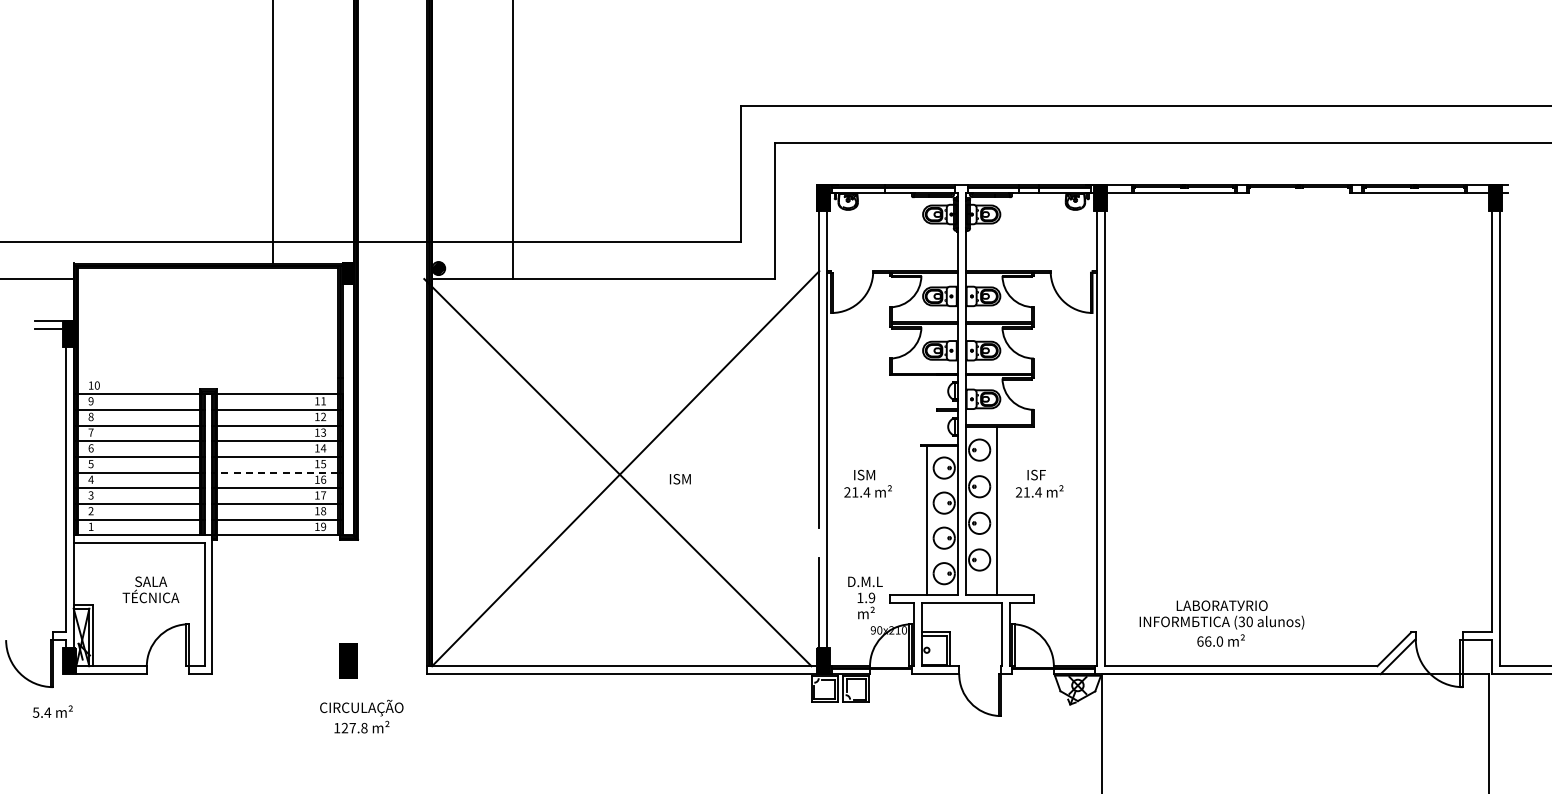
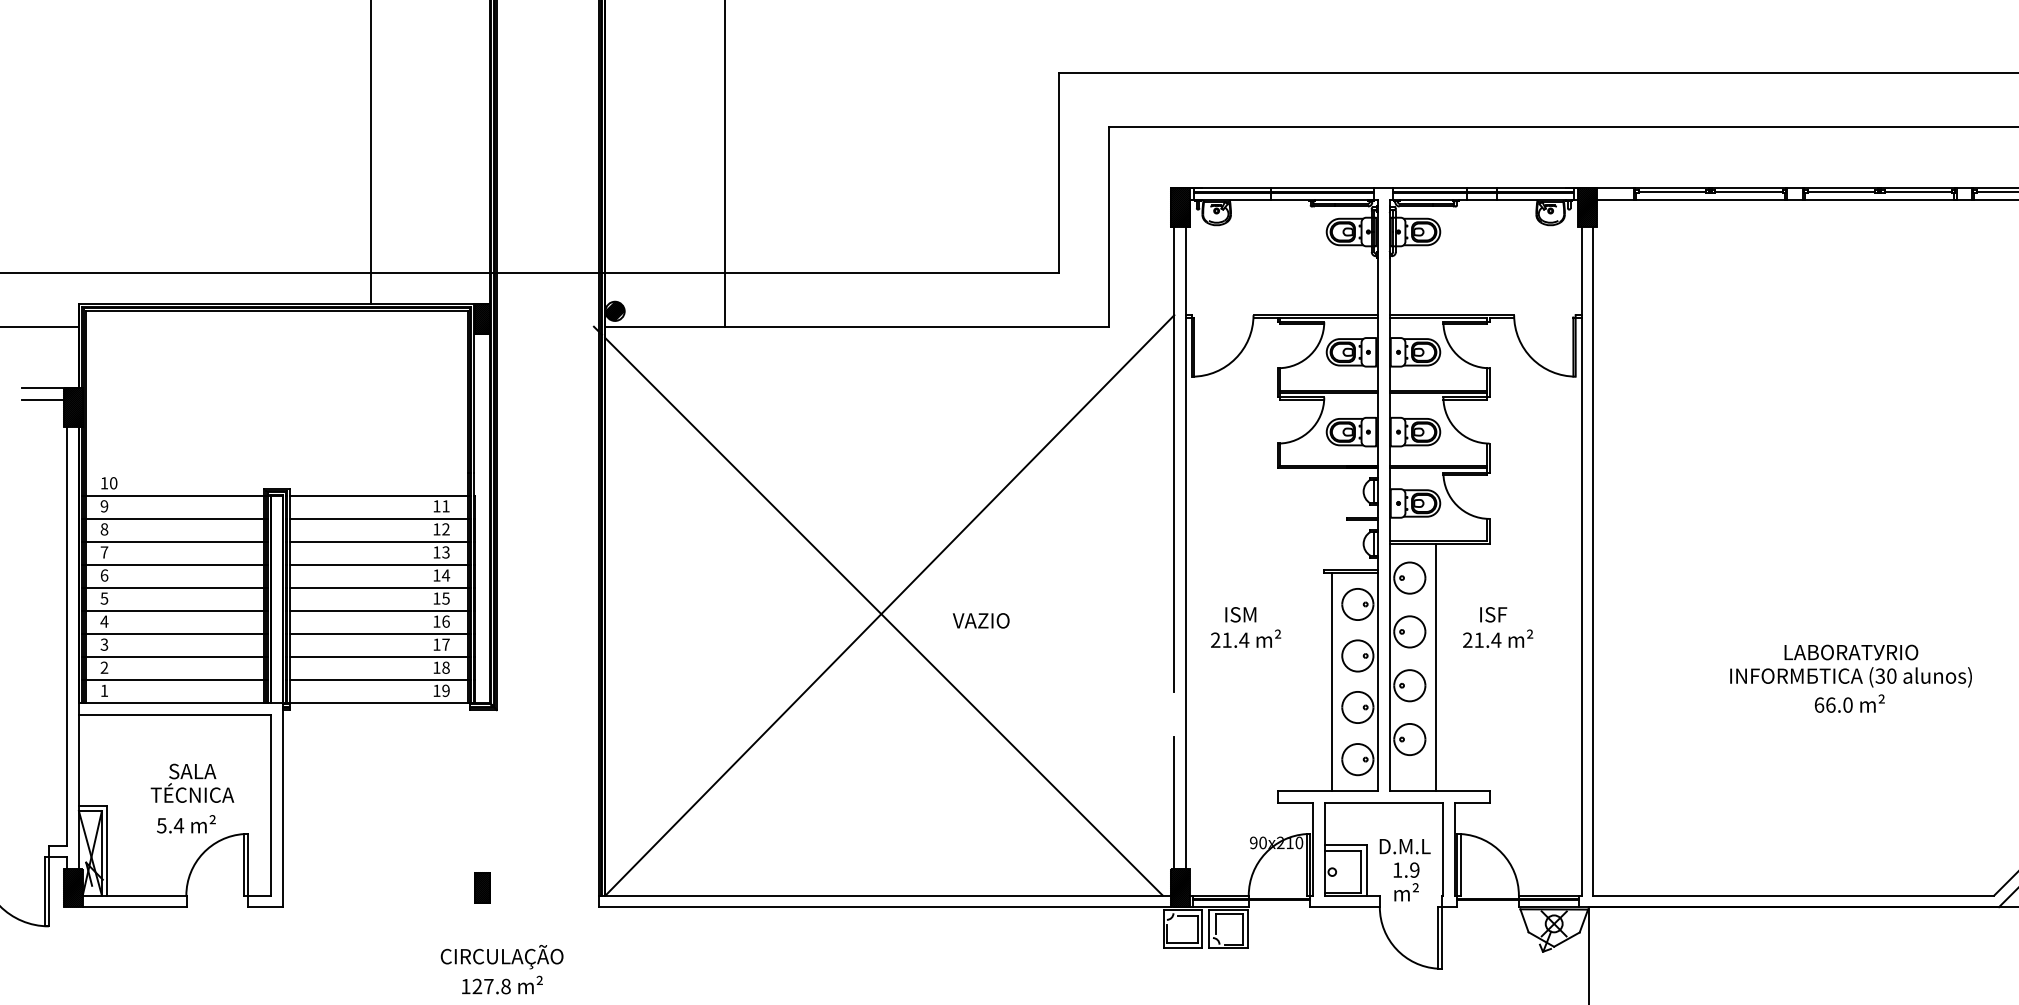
line: (1299, 192) -> (1879, 199), added
line: (277, 472) -> (378, 610), dashed -> solid
text: (687, 479) -> (980, 621), ISM -> VAZIO
text: (865, 597) -> (1405, 869), moved
text: (1221, 623) -> (1850, 678), moved
part: (348, 660) -> (482, 887), size x0.62
text: (52, 711) -> (185, 823), moved

